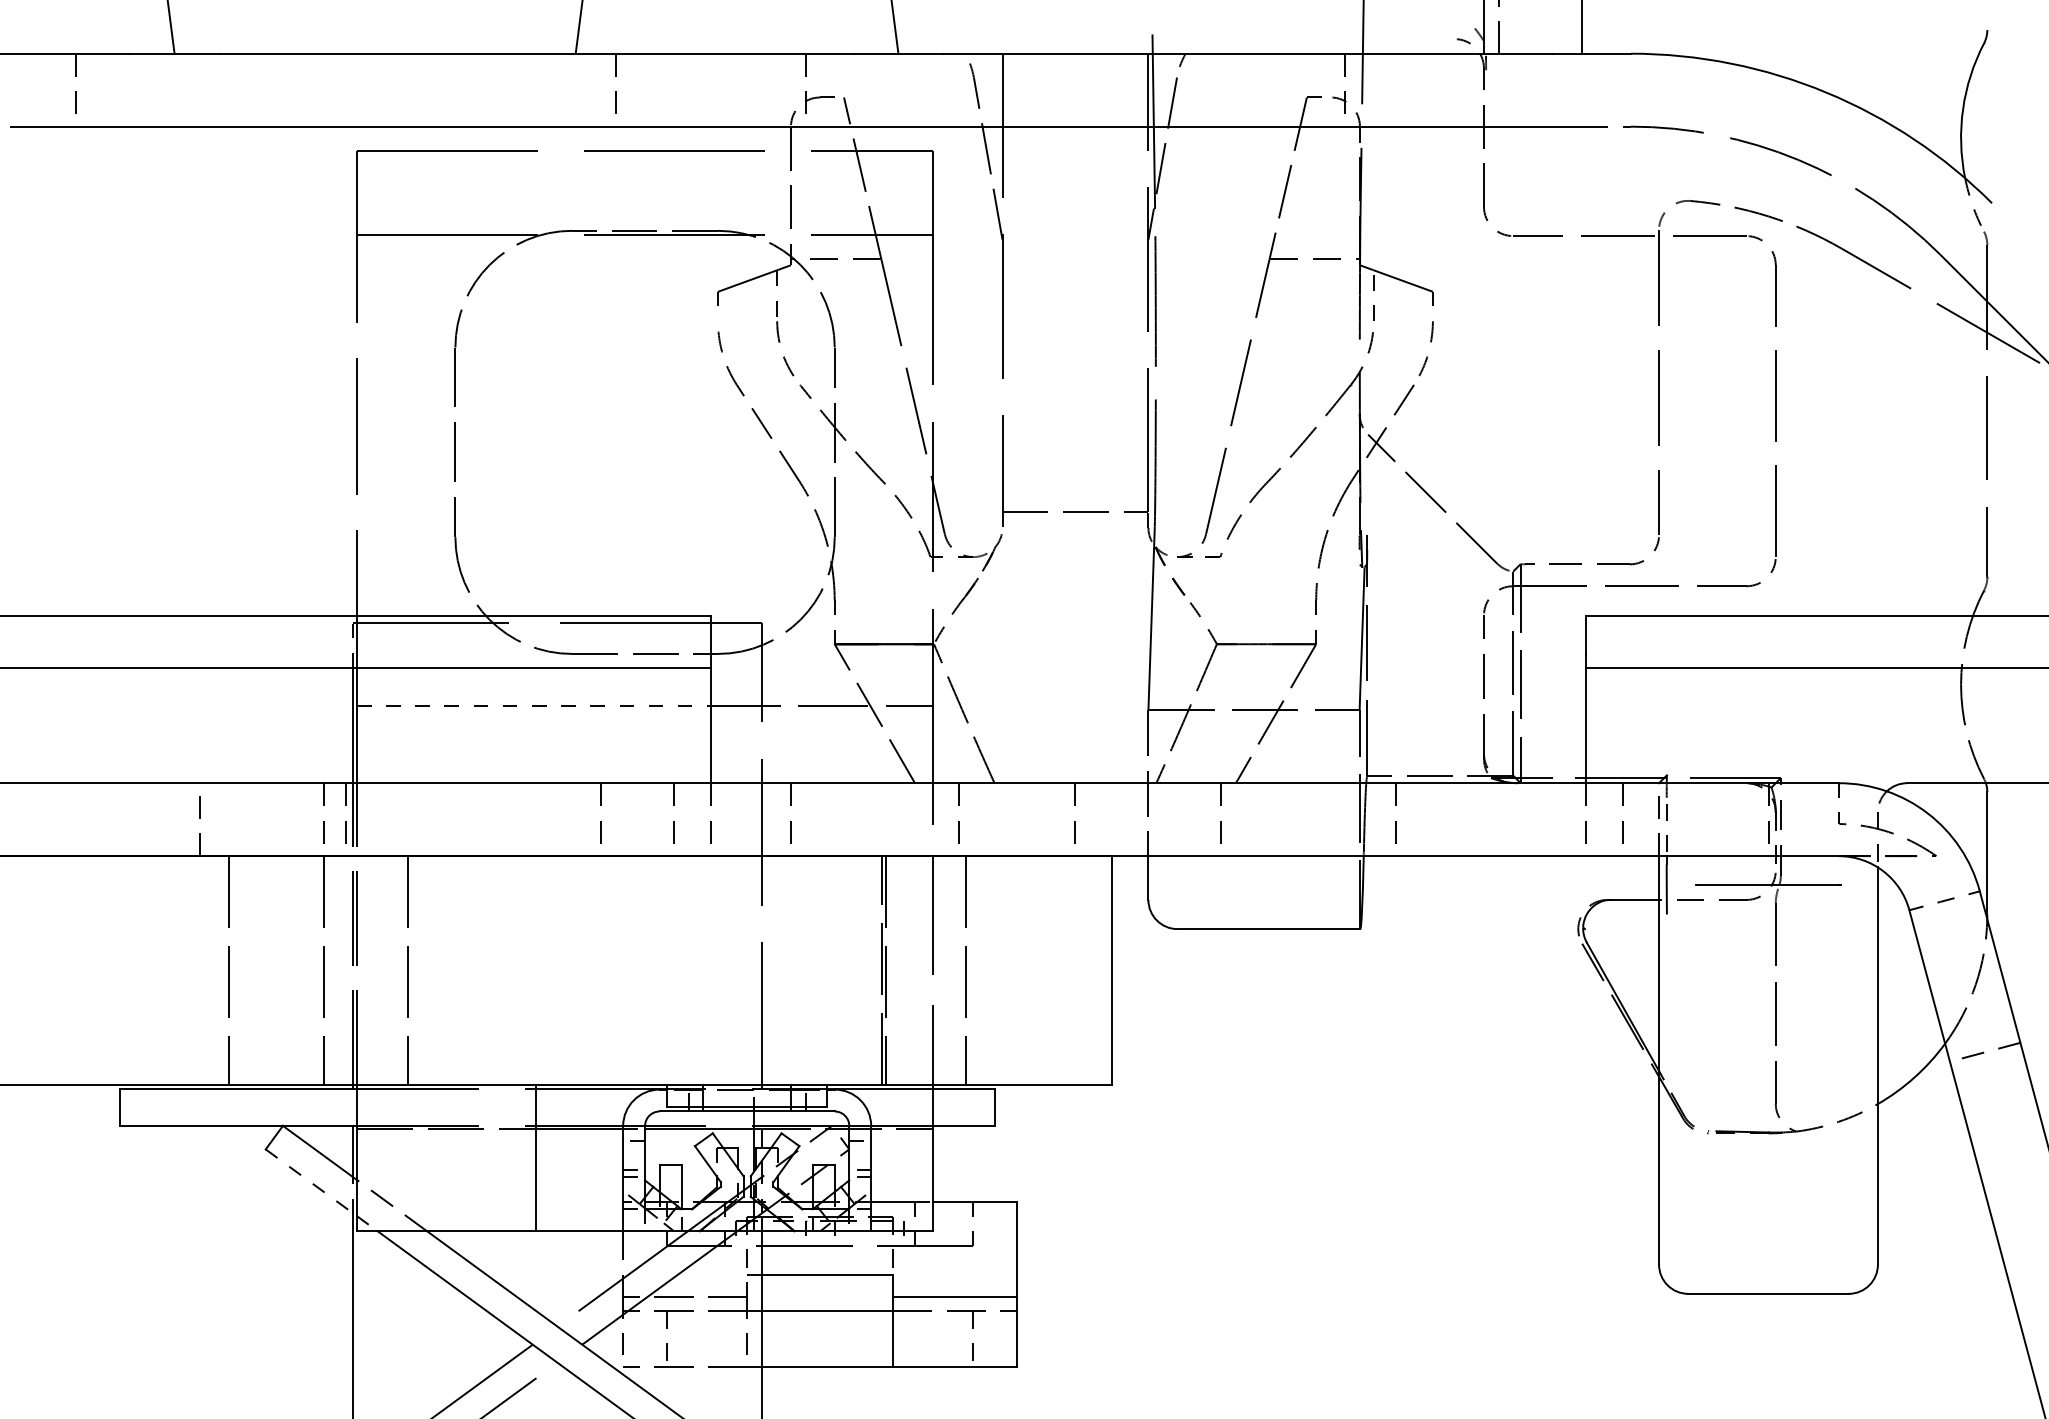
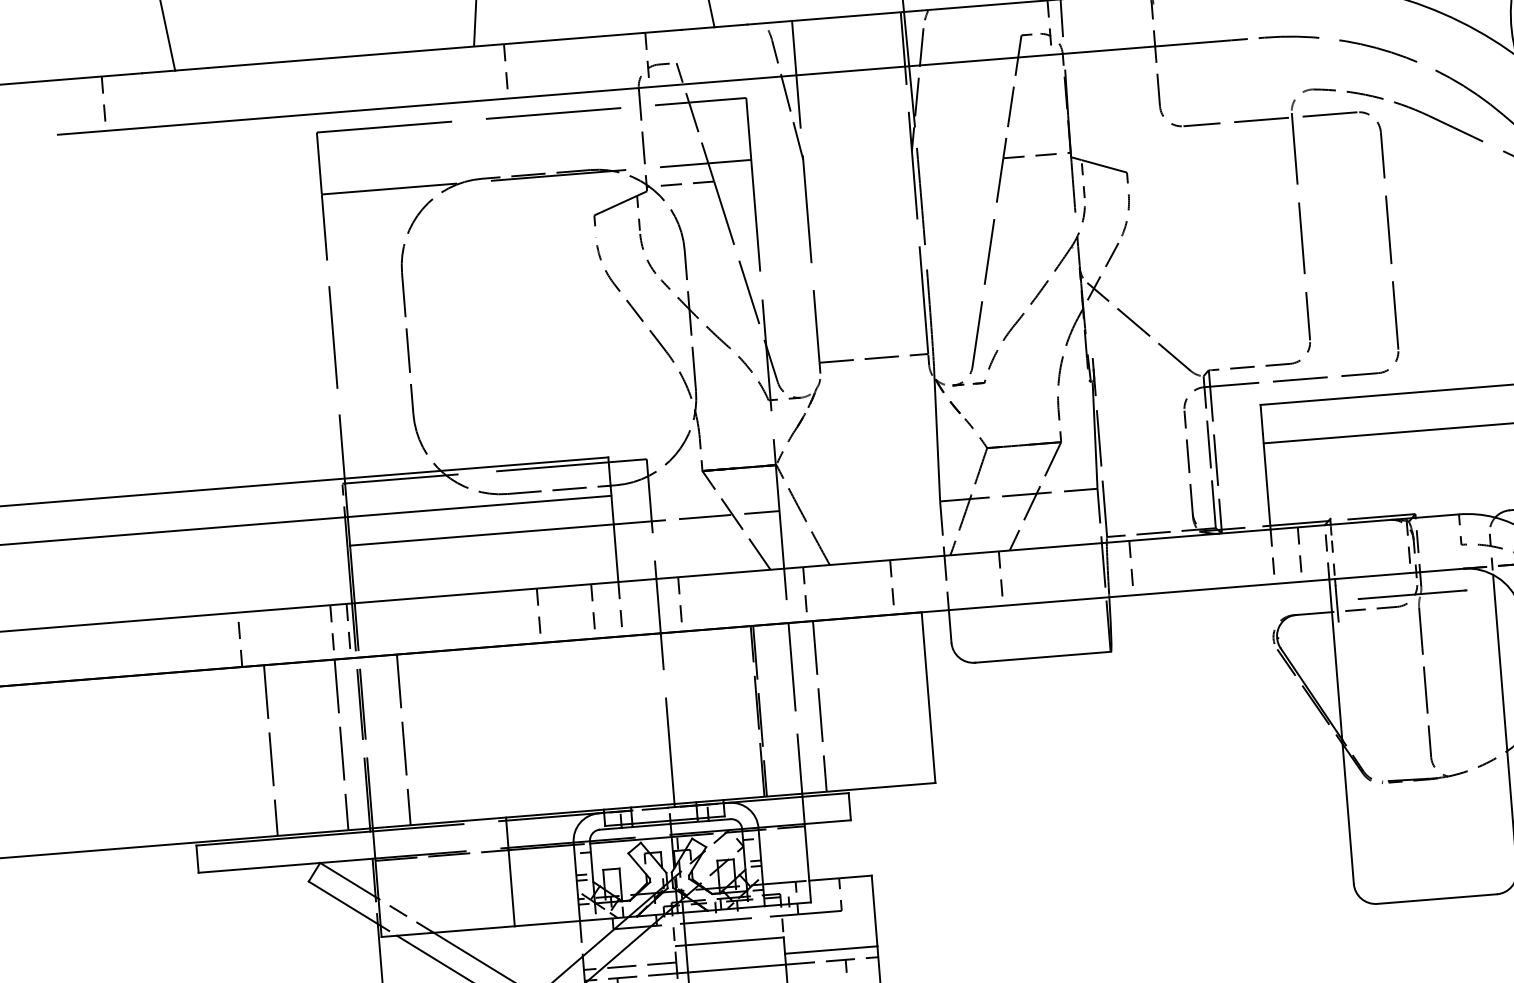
line: (533, 705) -> (481, 534), dashed -> solid
line: (311, 1183) -> (344, 904), dashed -> solid

